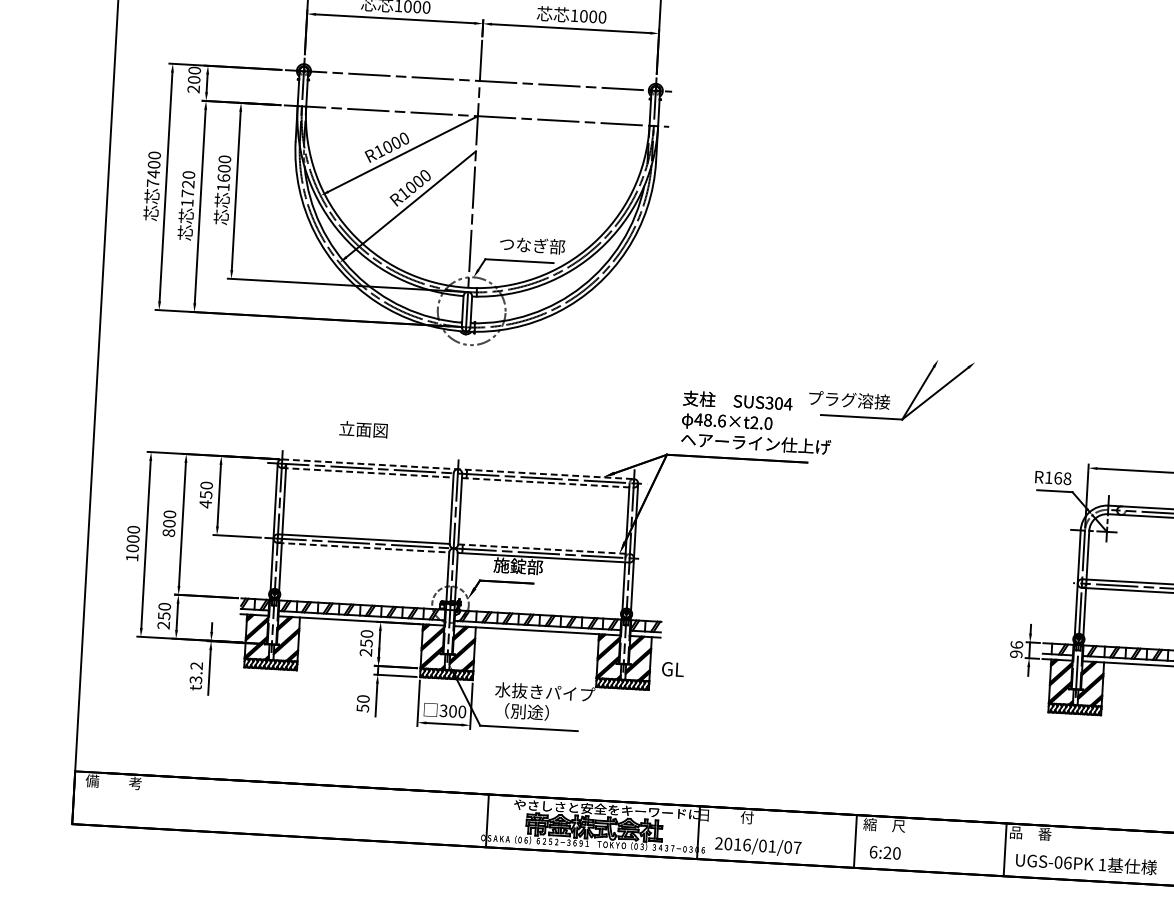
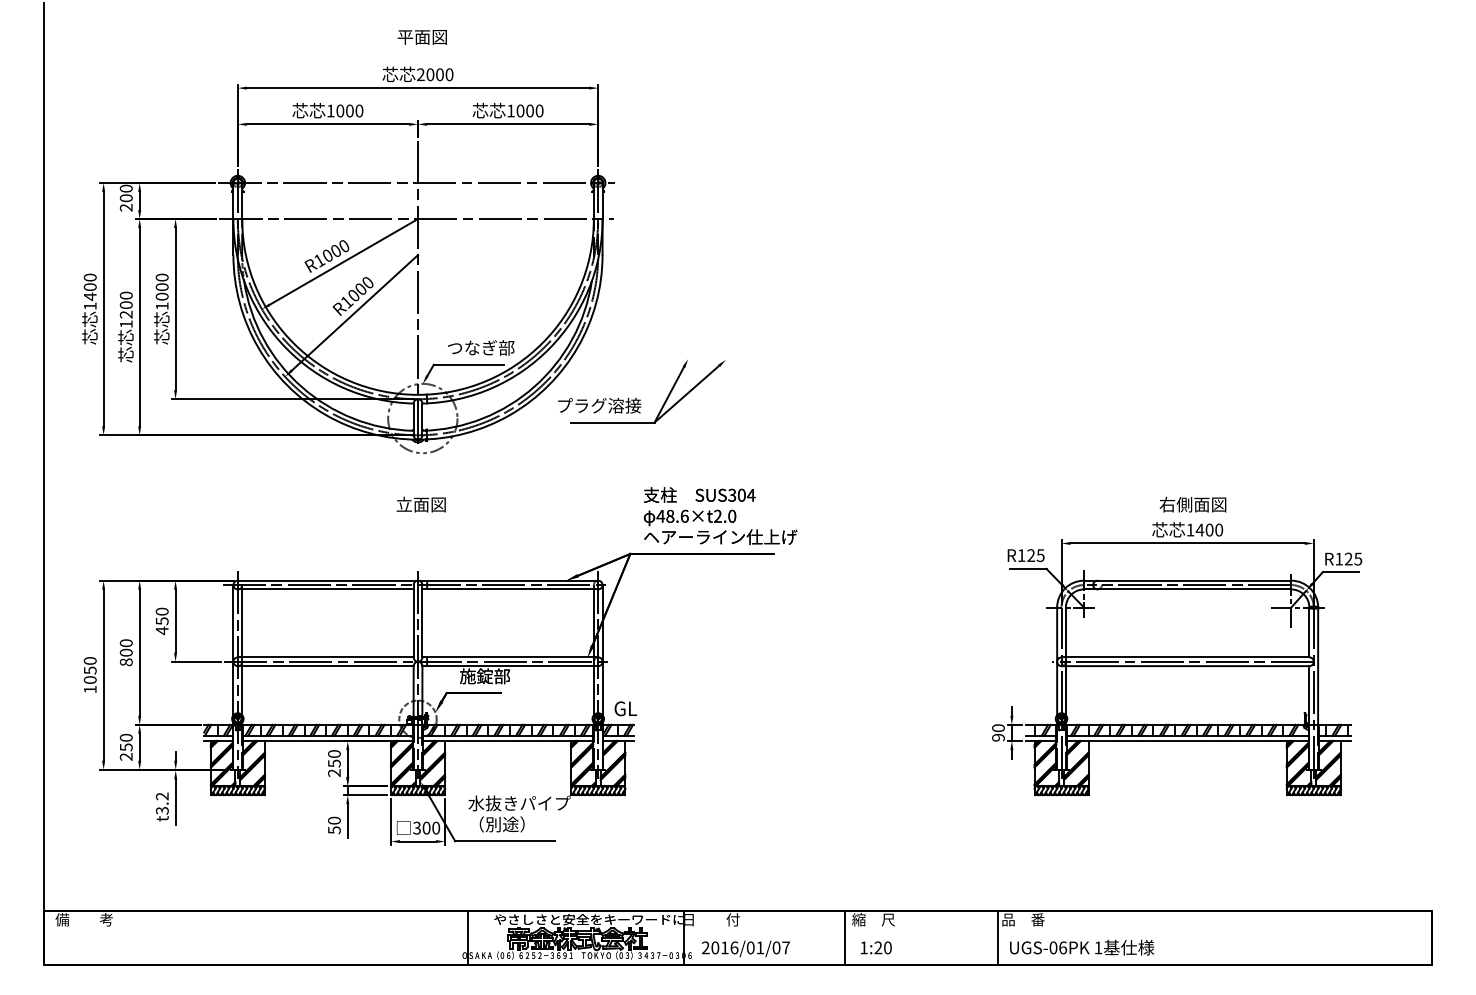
text: (223, 177) -> (161, 296), 1600 -> 1000
text: (153, 183) -> (90, 306), 7400 -> 1400
text: (187, 188) -> (125, 309), 1720 -> 1200
part: (889, 396) -> (640, 399), moved
text: (362, 429) -> (420, 504), moved
line: (458, 469) -> (418, 580), dashed -> solid
line: (367, 472) -> (325, 589), dashed -> solid
text: (1062, 478) -> (1035, 555), R168 -> R125
line: (547, 482) -> (510, 589), dashed -> solid
text: (132, 539) -> (89, 670), 1000 -> 1050
line: (363, 548) -> (325, 666), dashed -> solid
line: (544, 549) -> (510, 657), dashed -> solid
text: (1016, 644) -> (998, 727), 96 -> 90
text: (672, 669) -> (625, 708), moved
text: (874, 851) -> (864, 947), 6:20 -> 1:20

